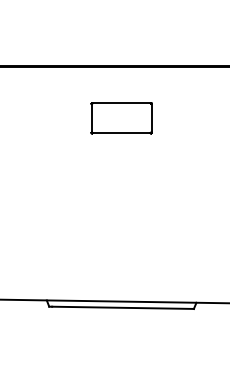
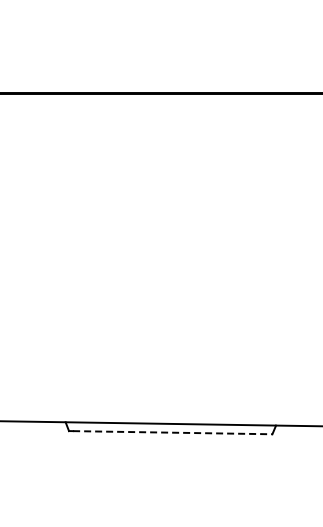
part: (121, 118) -> (170, 166), removed
line: (122, 307) -> (172, 432), solid -> dashed

